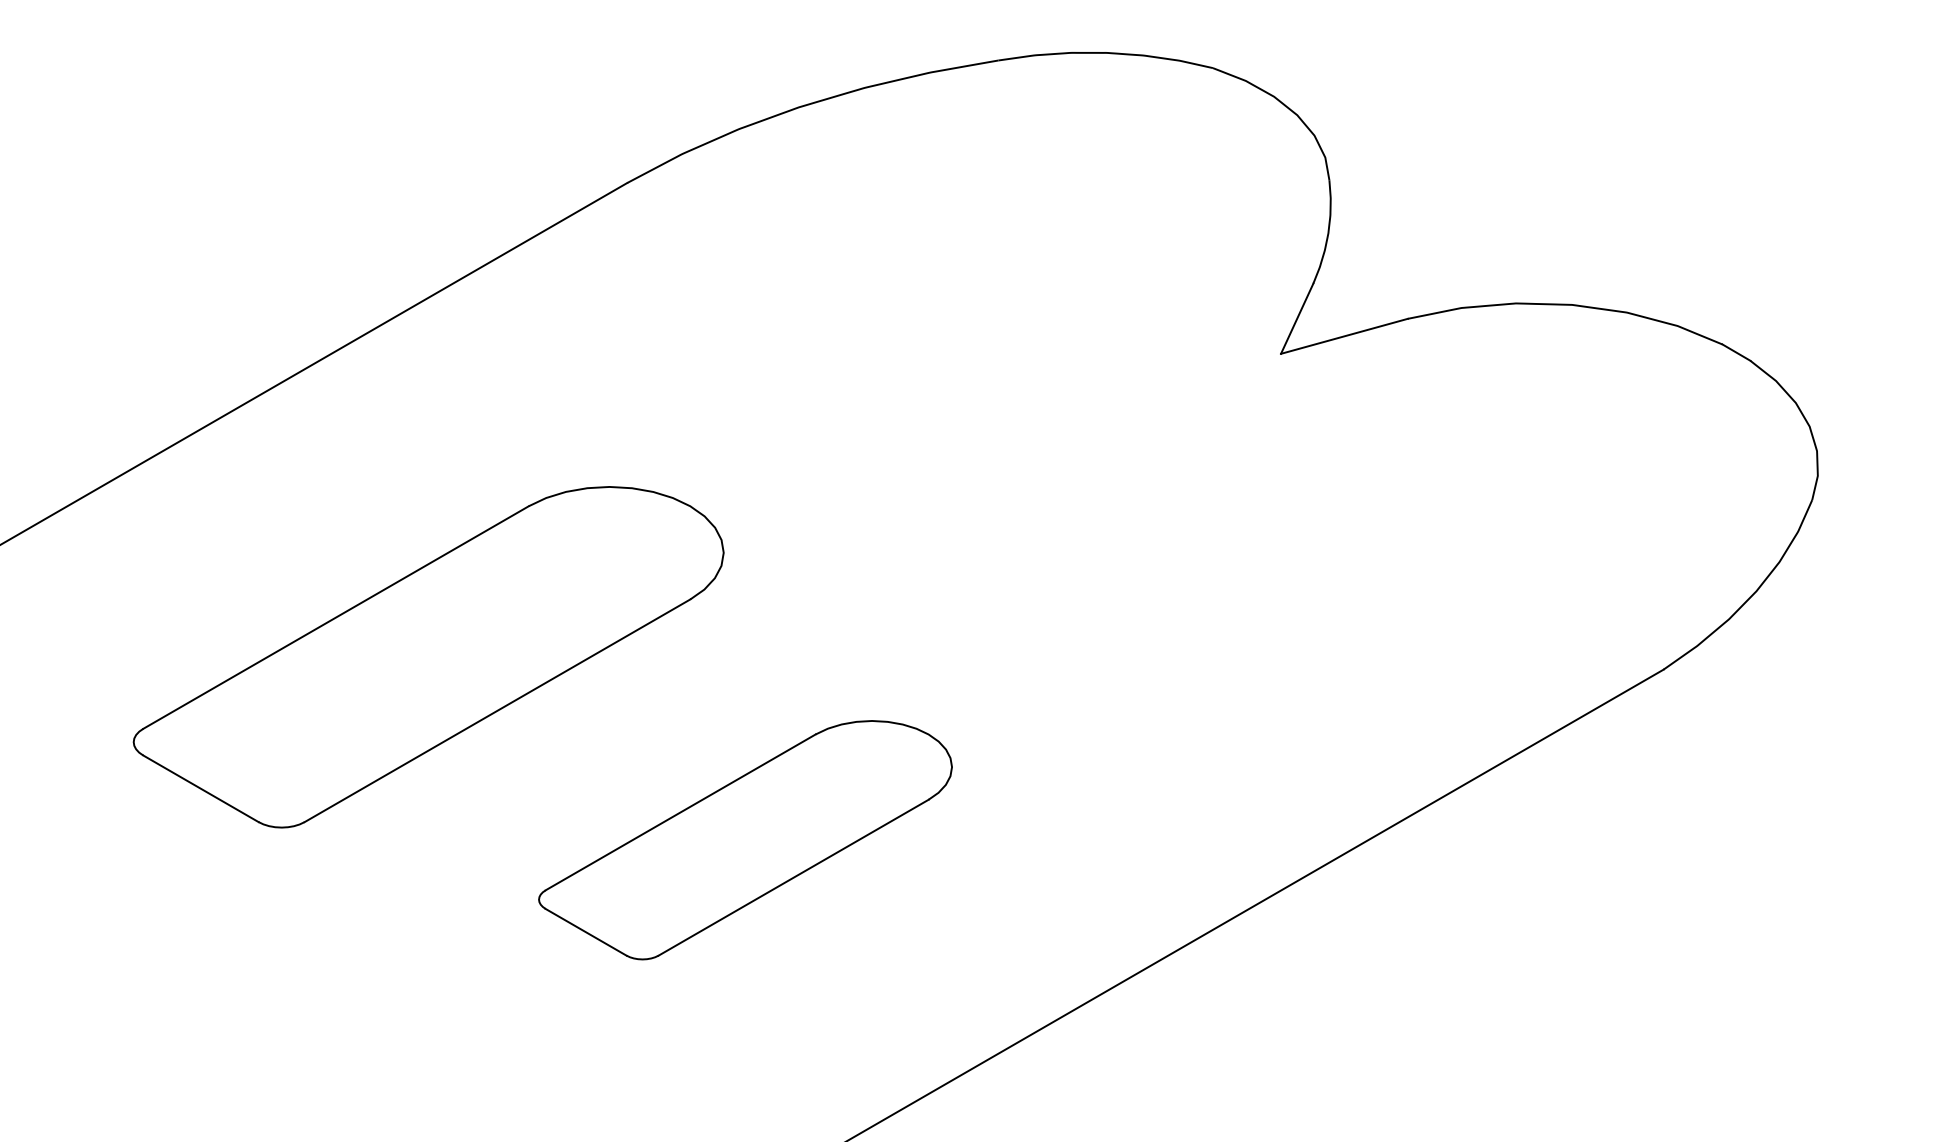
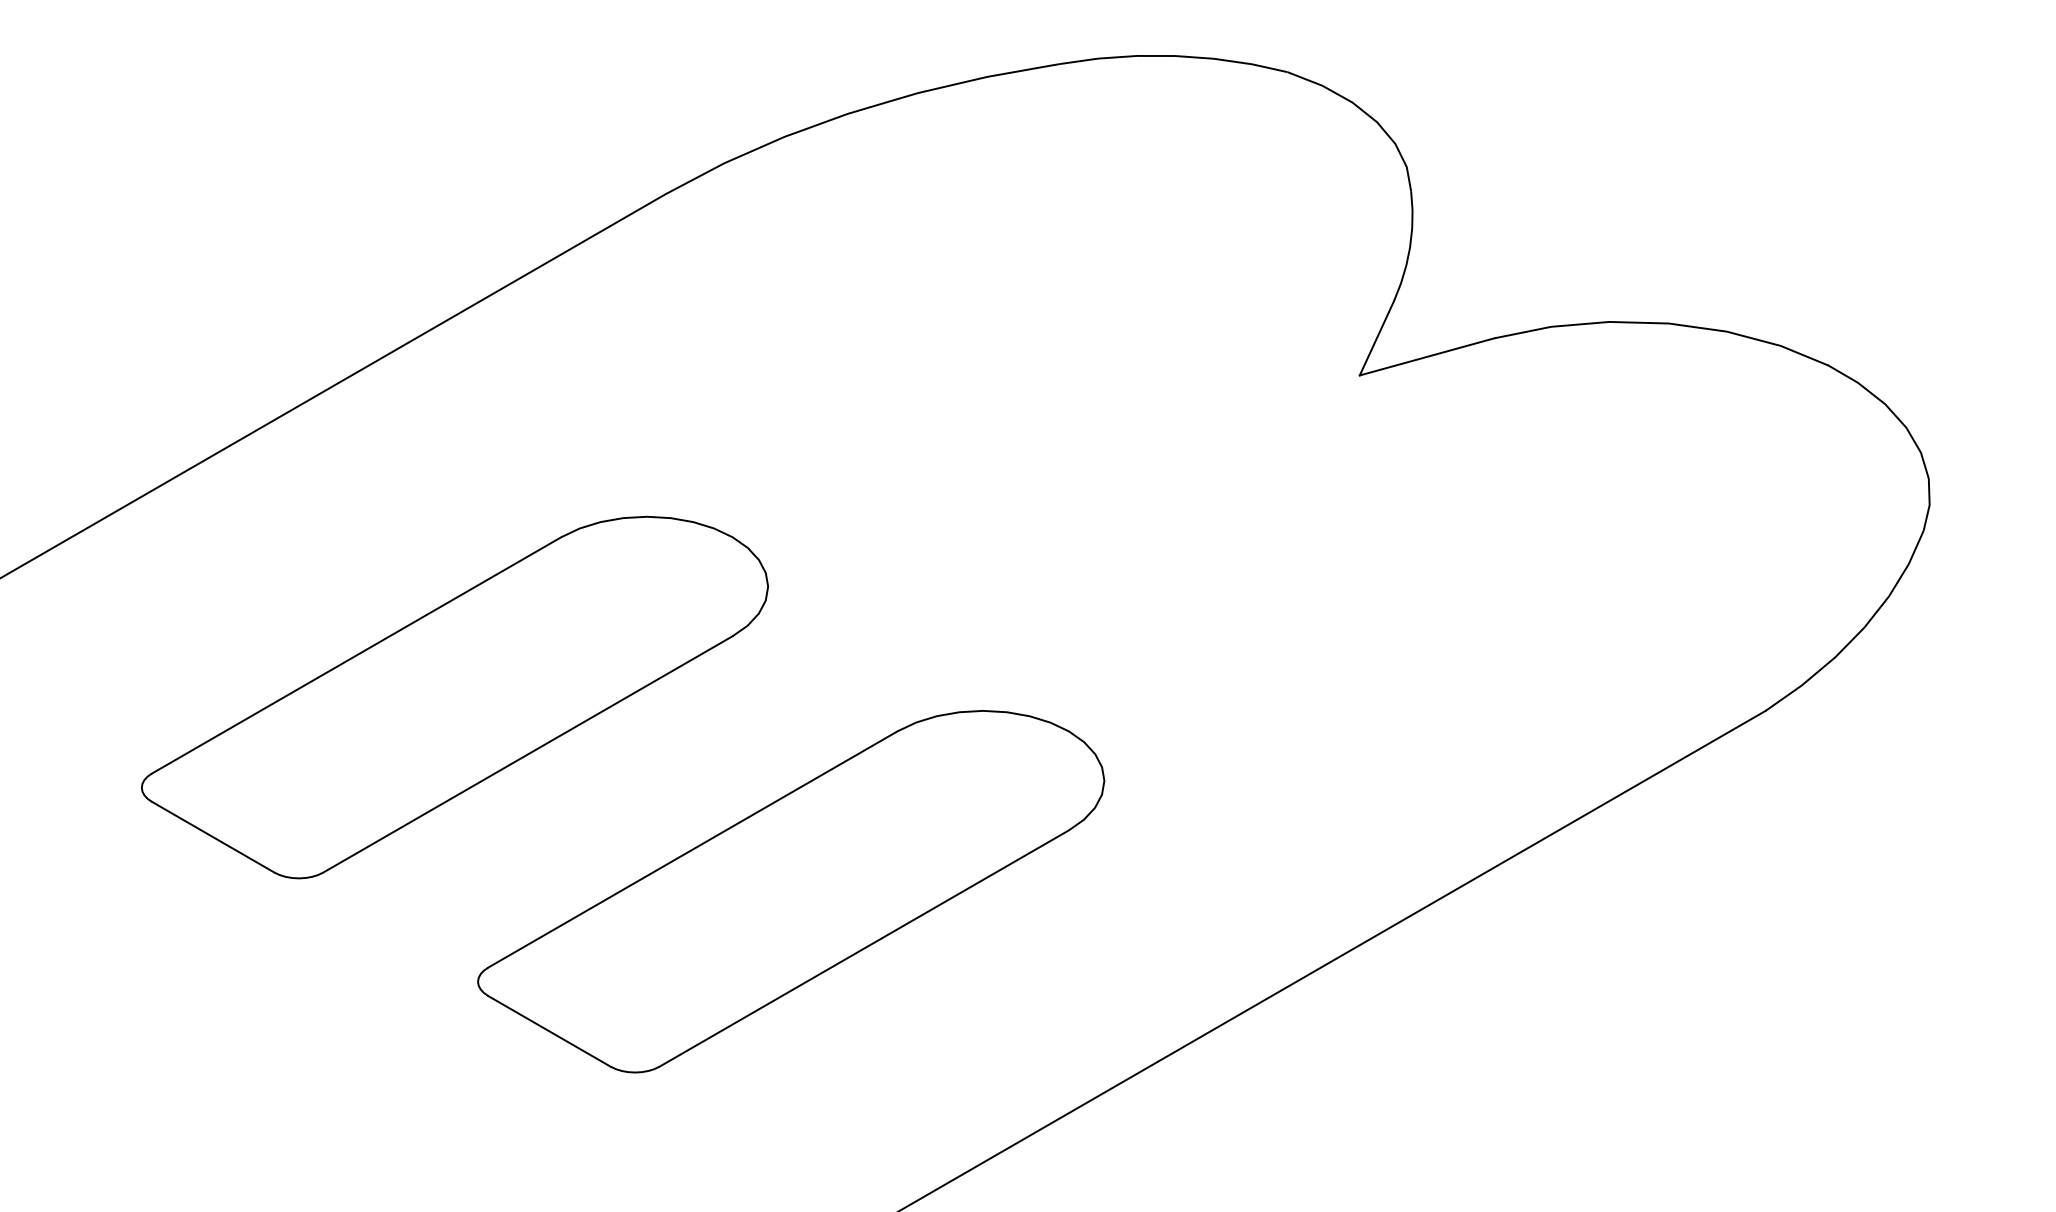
part: (745, 839) -> (791, 891), size x1.43

